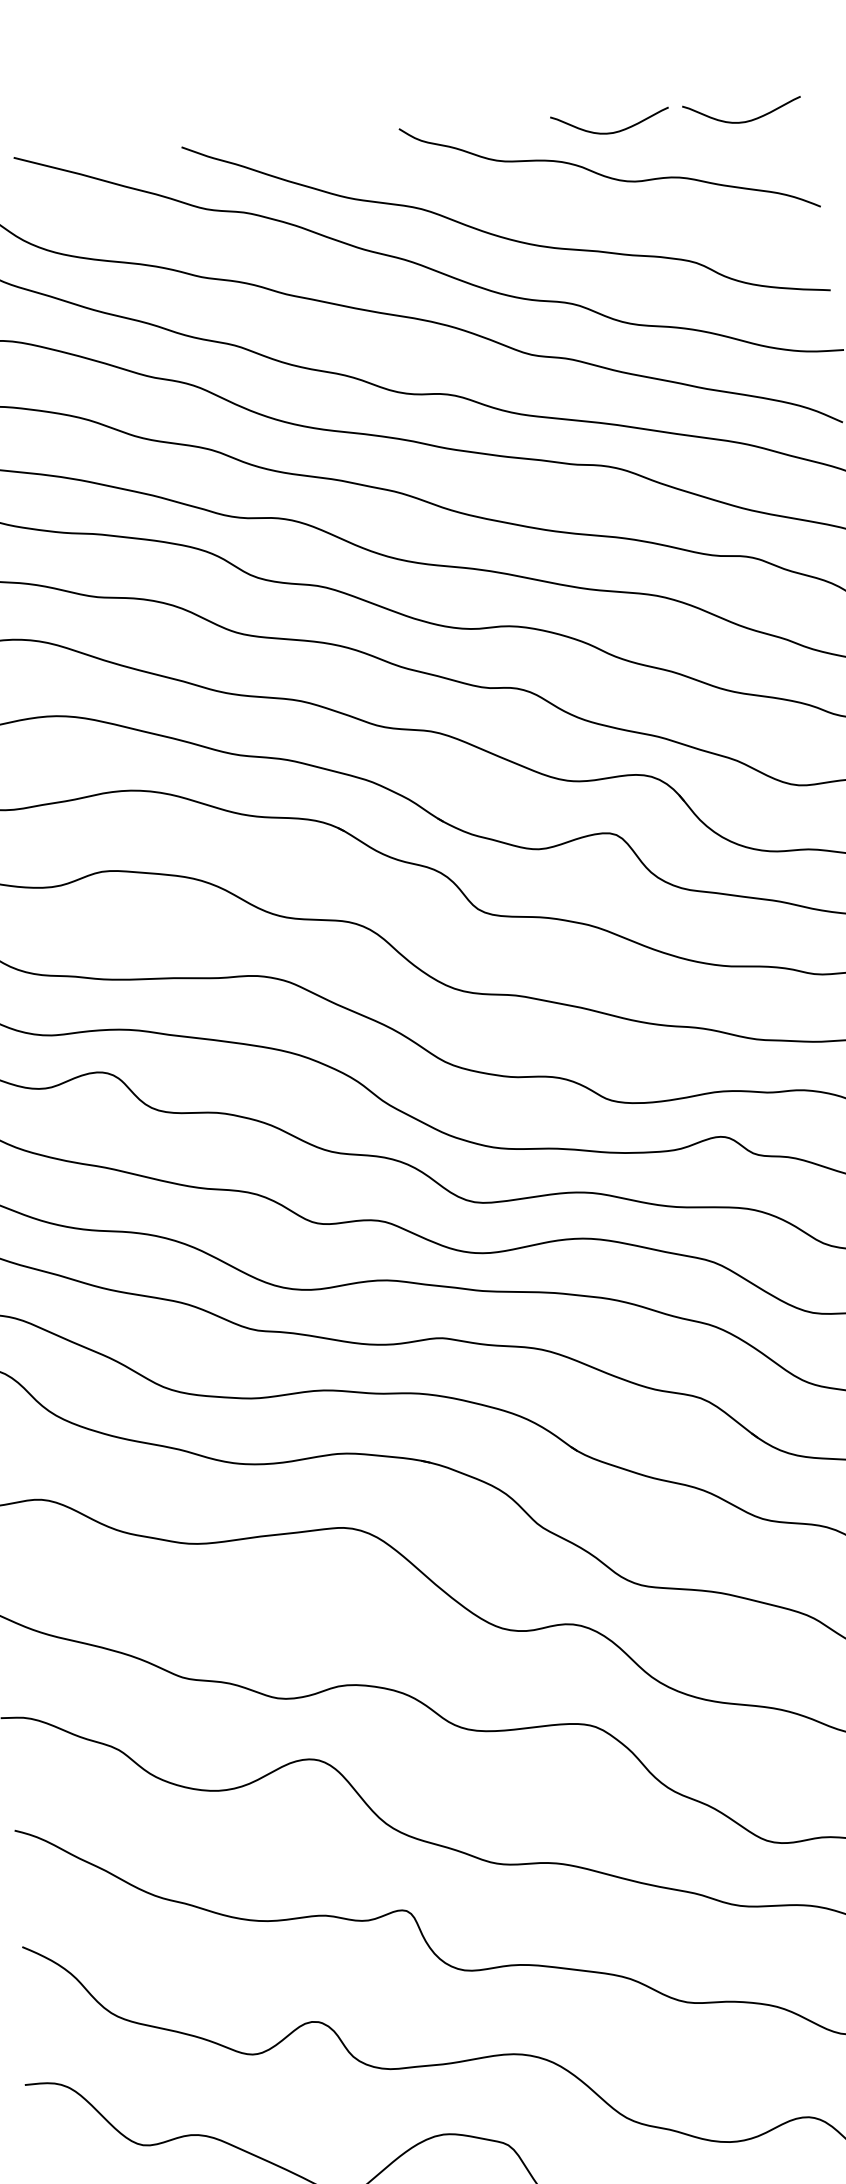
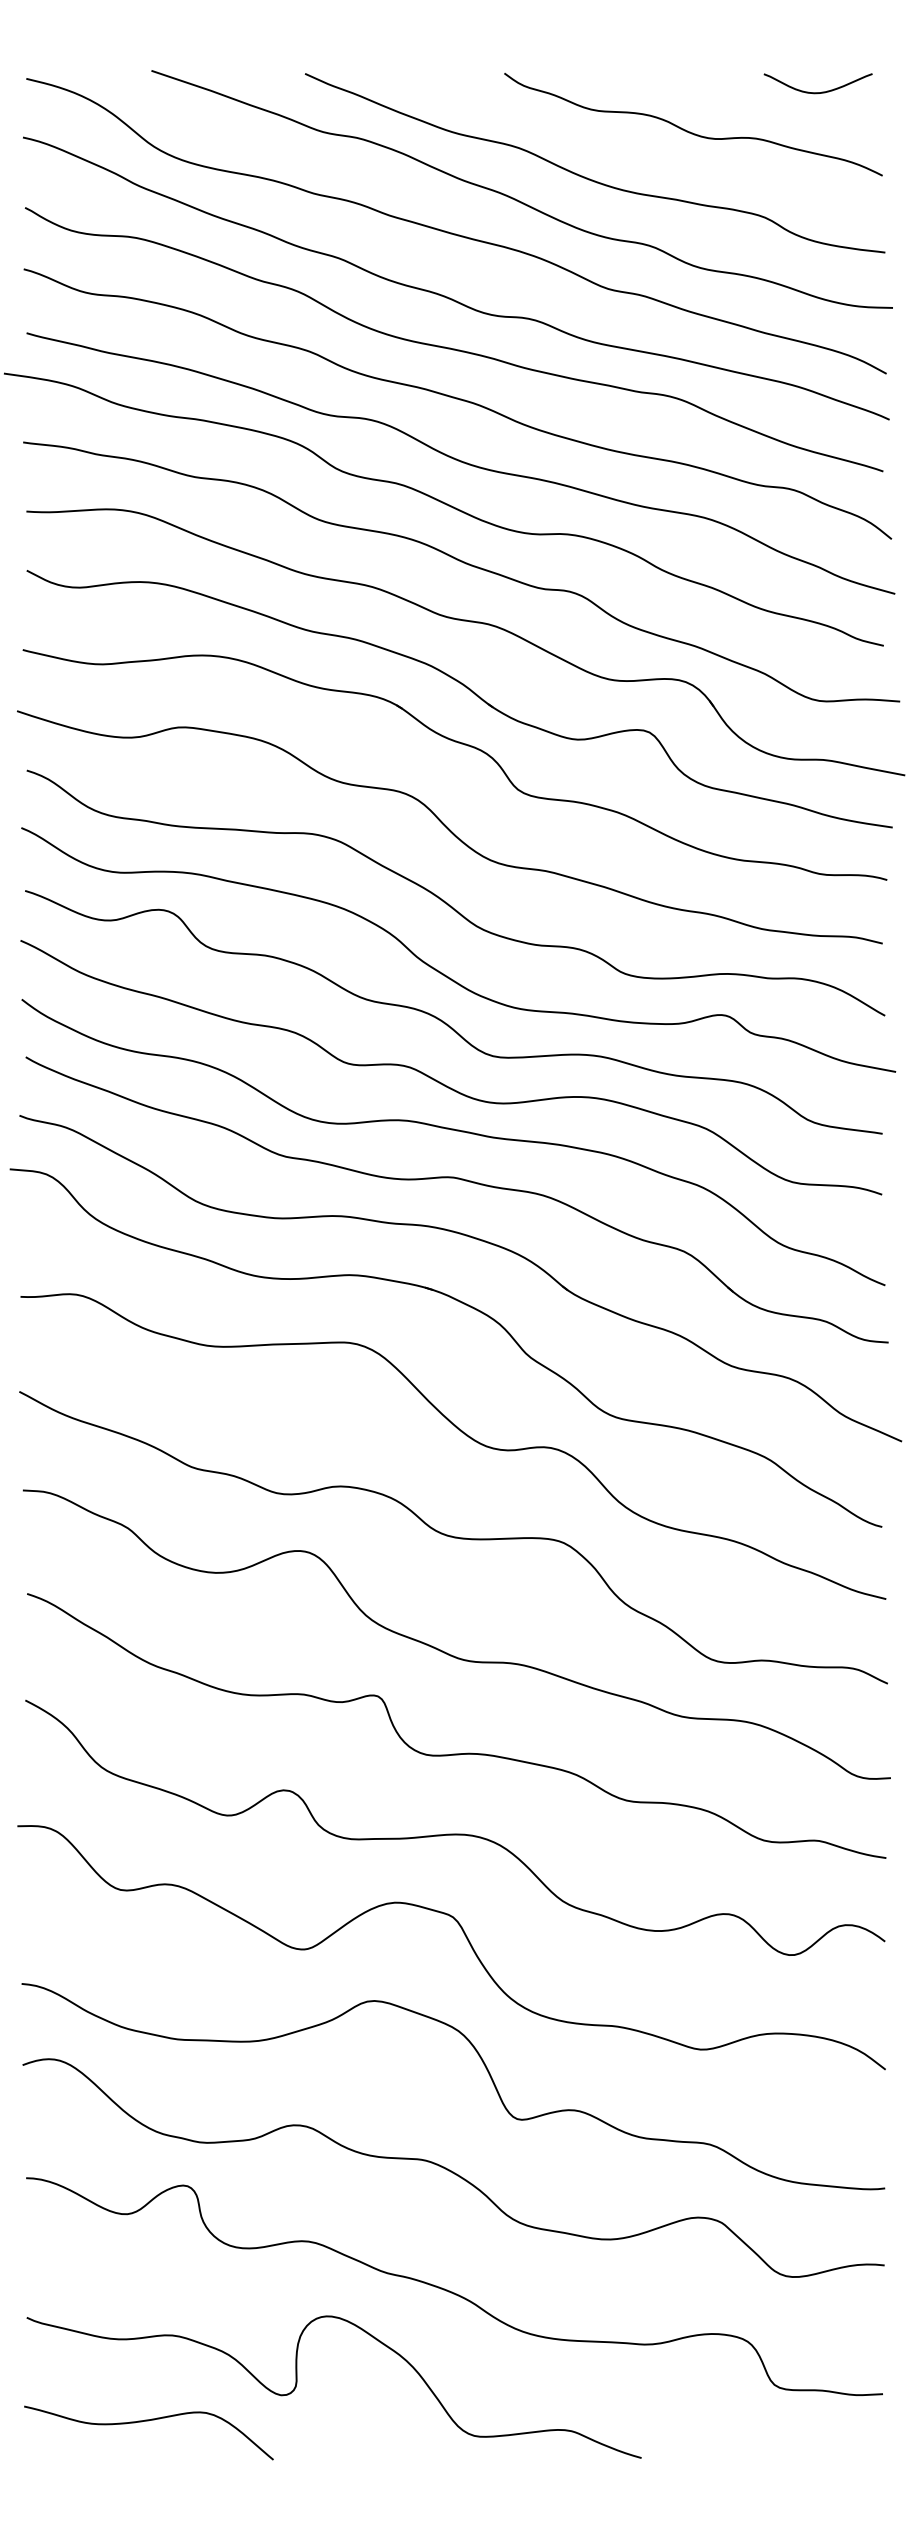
curve: (610, 132) -> (696, 92), removed

